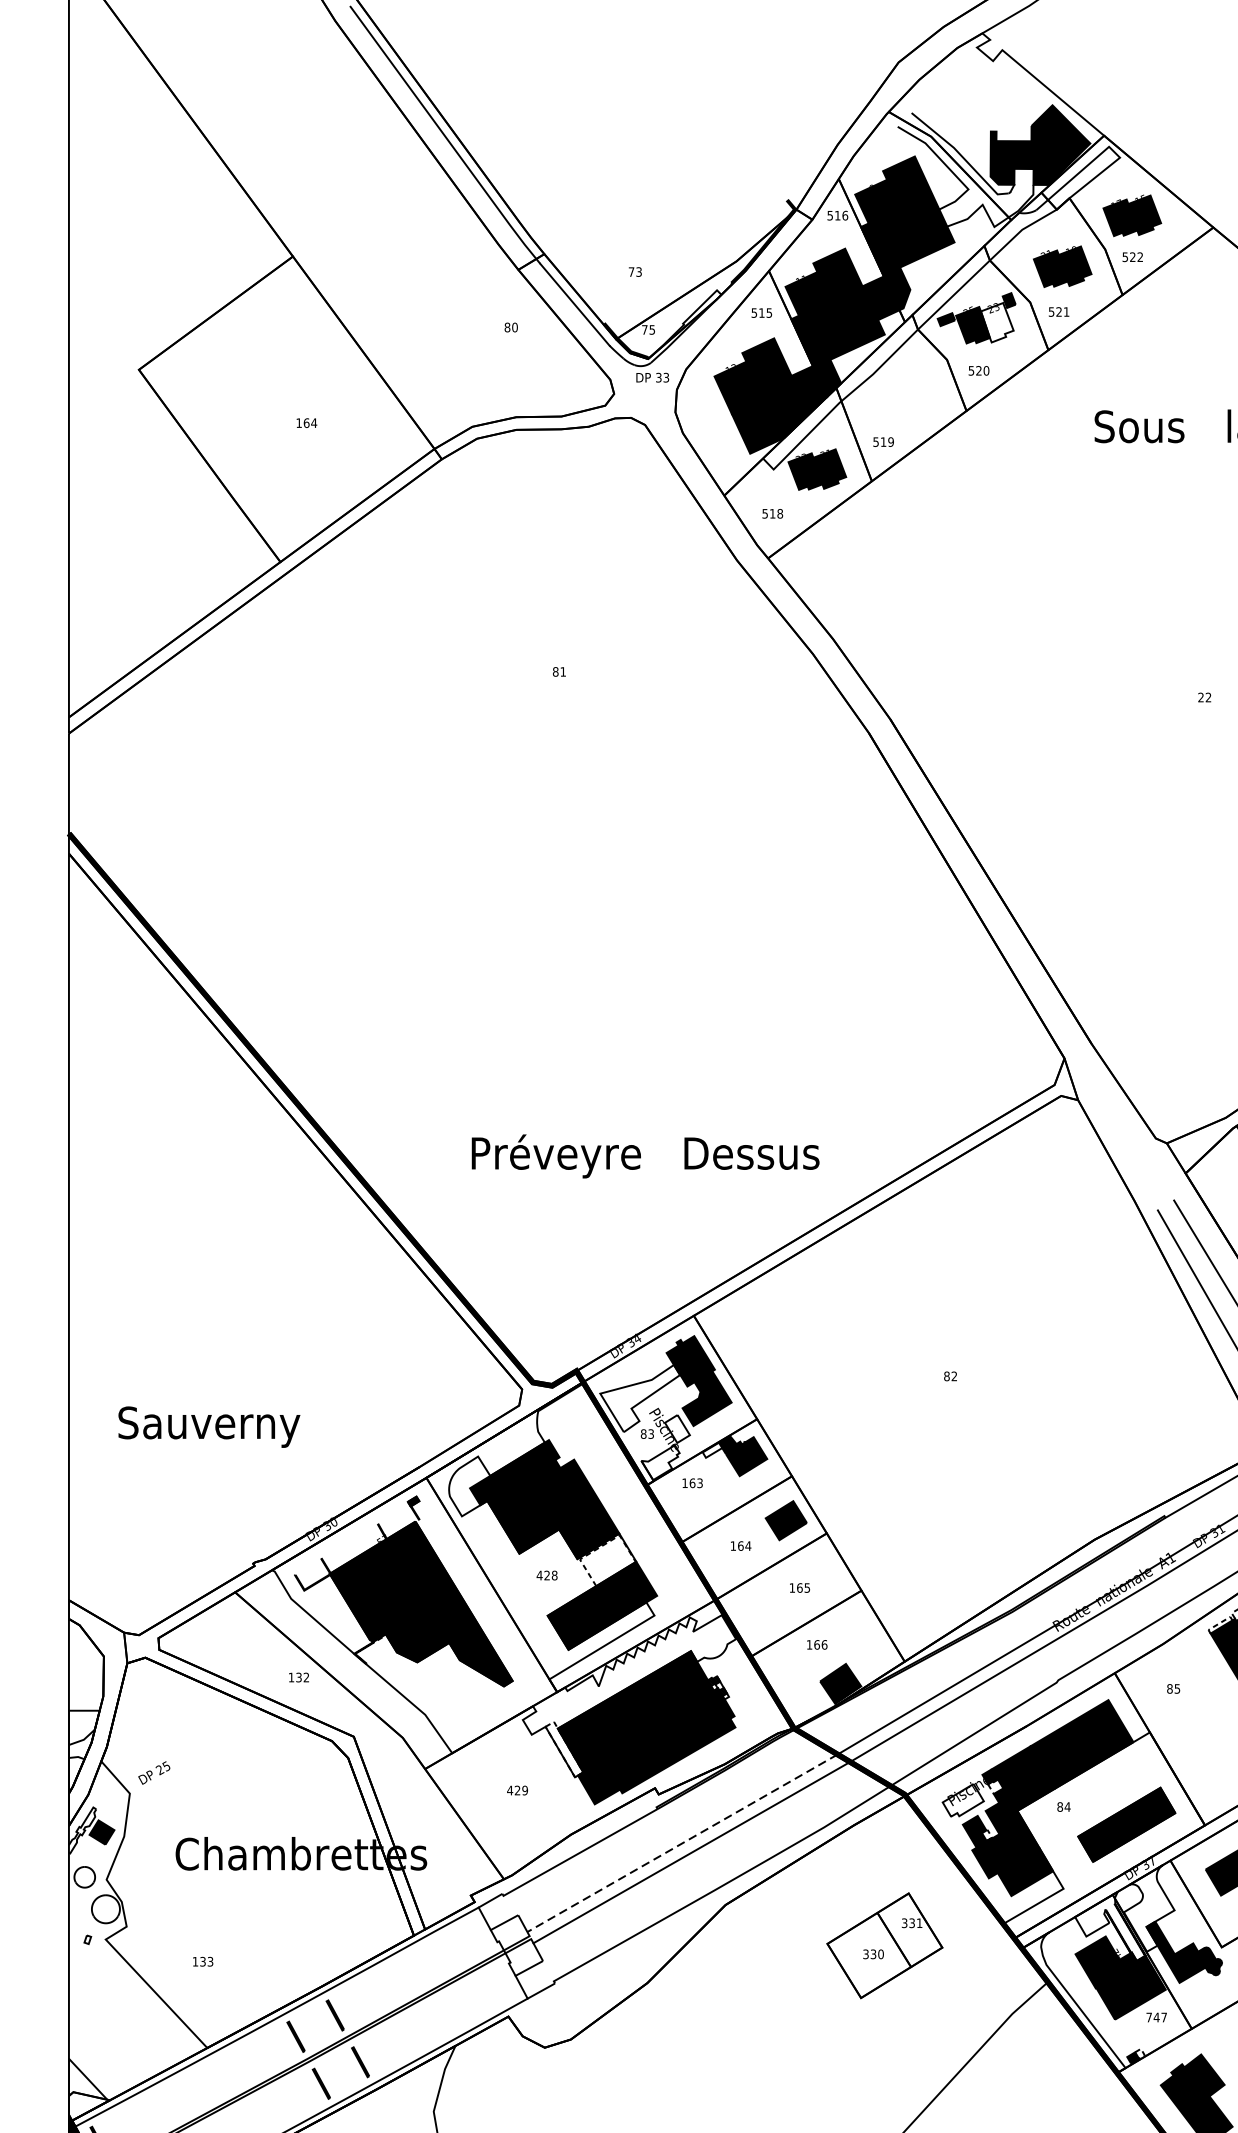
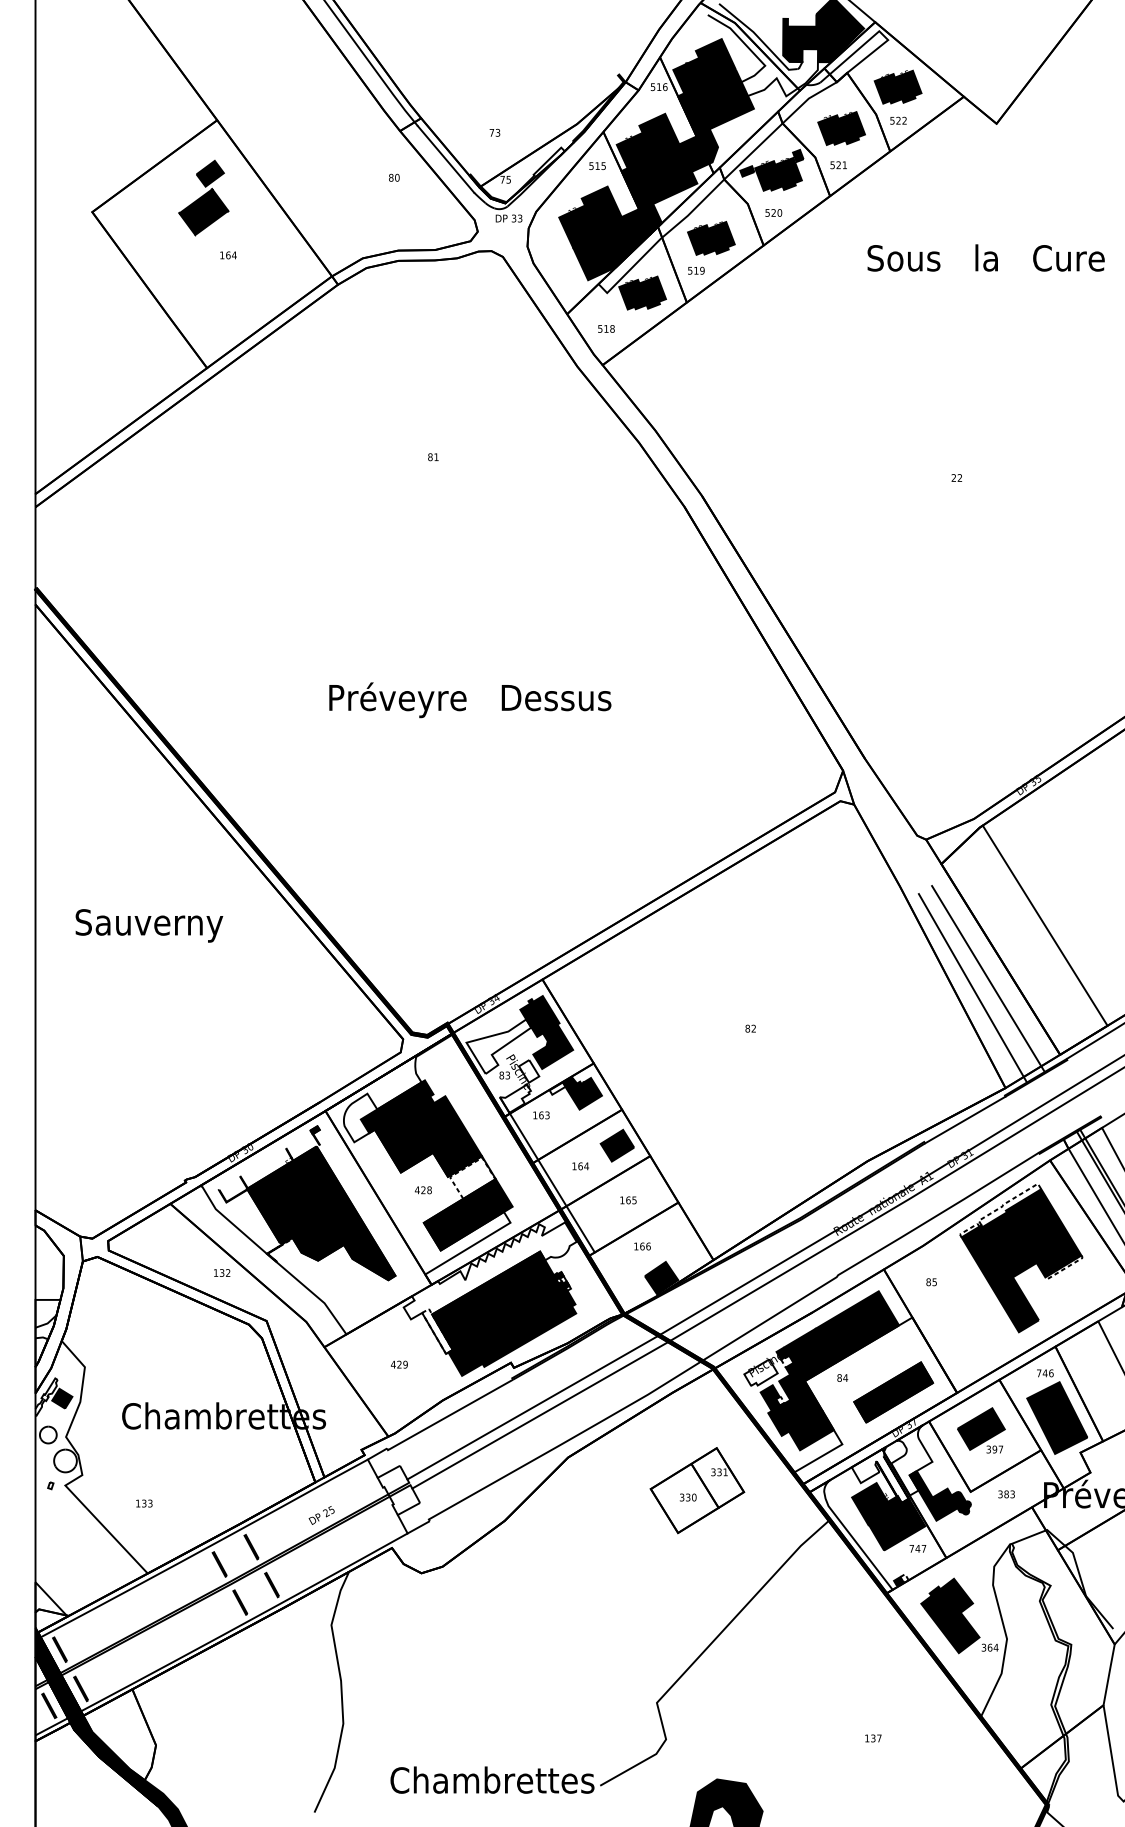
fill: (997, 322) -> (788, 173), added
part: (276, 351) -> (203, 197), added
part: (902, 402) -> (711, 238), added
text: (645, 1156) -> (470, 700), moved
text: (209, 1426) -> (149, 925), moved
line: (705, 1565) -> (551, 1182), added
text: (154, 1773) -> (321, 1515), moved
line: (682, 1843) -> (533, 1407), dashed -> solid

